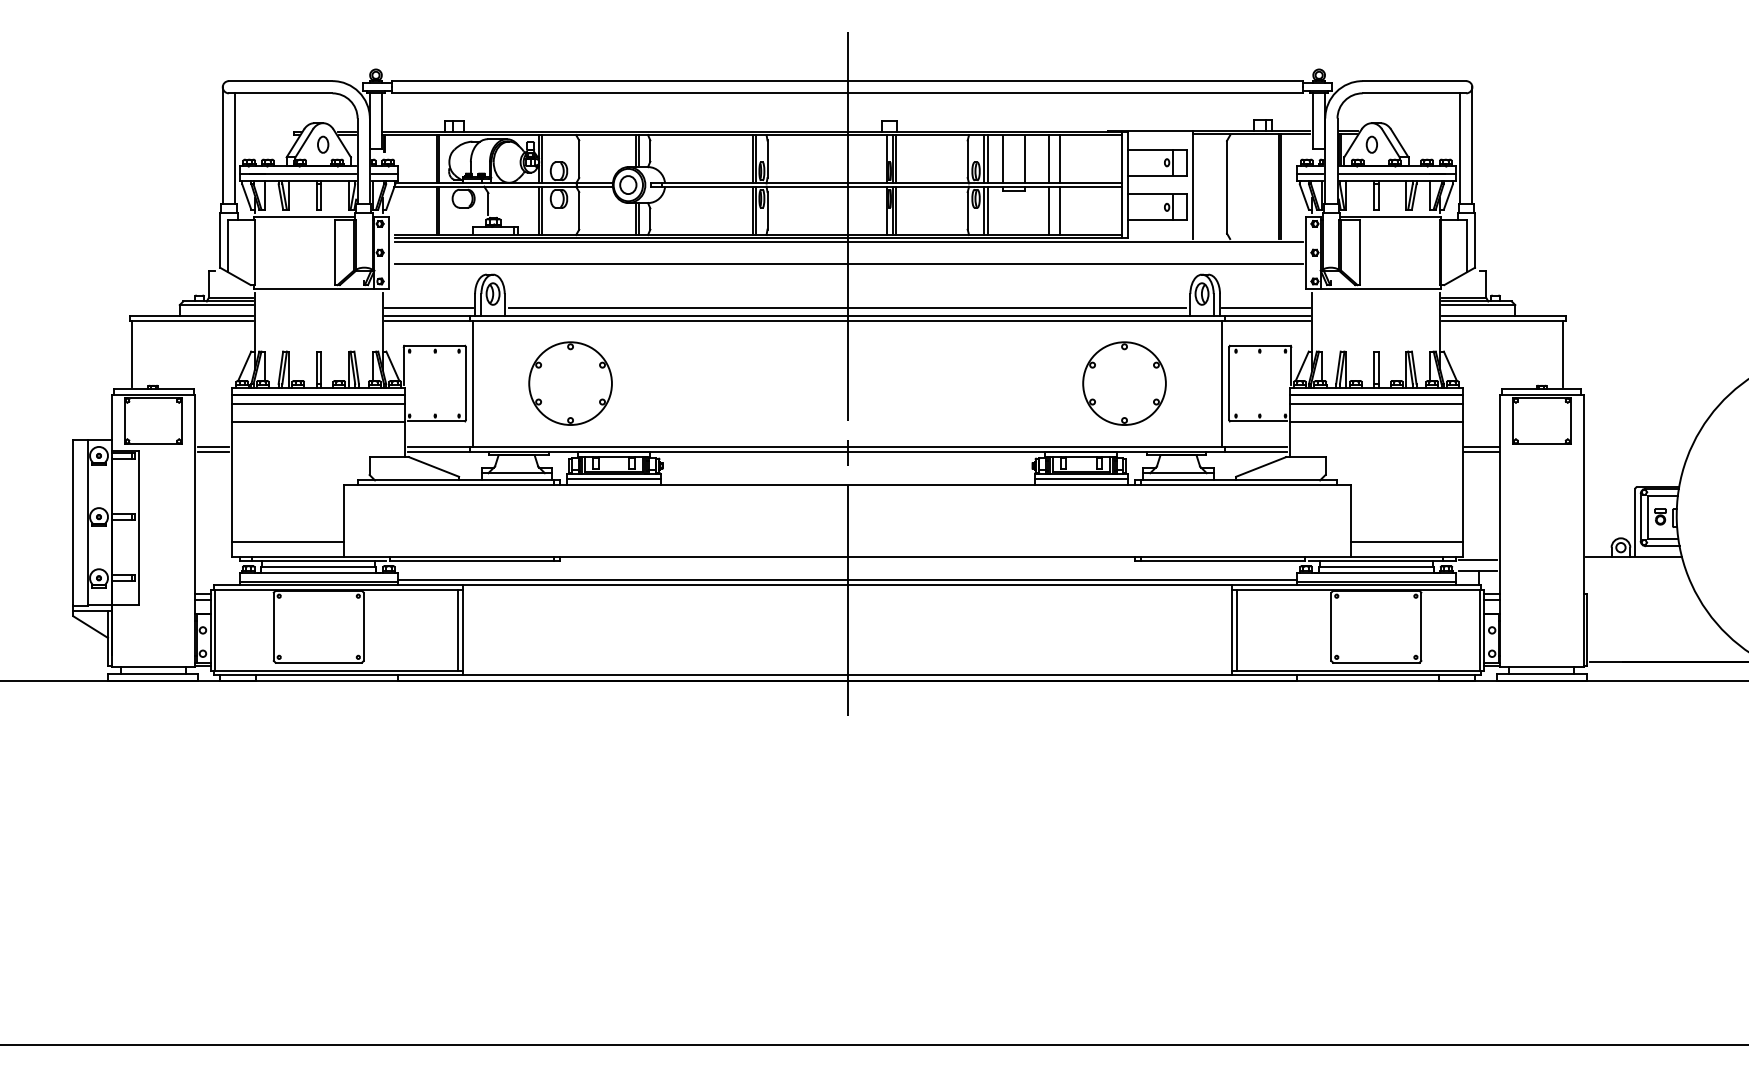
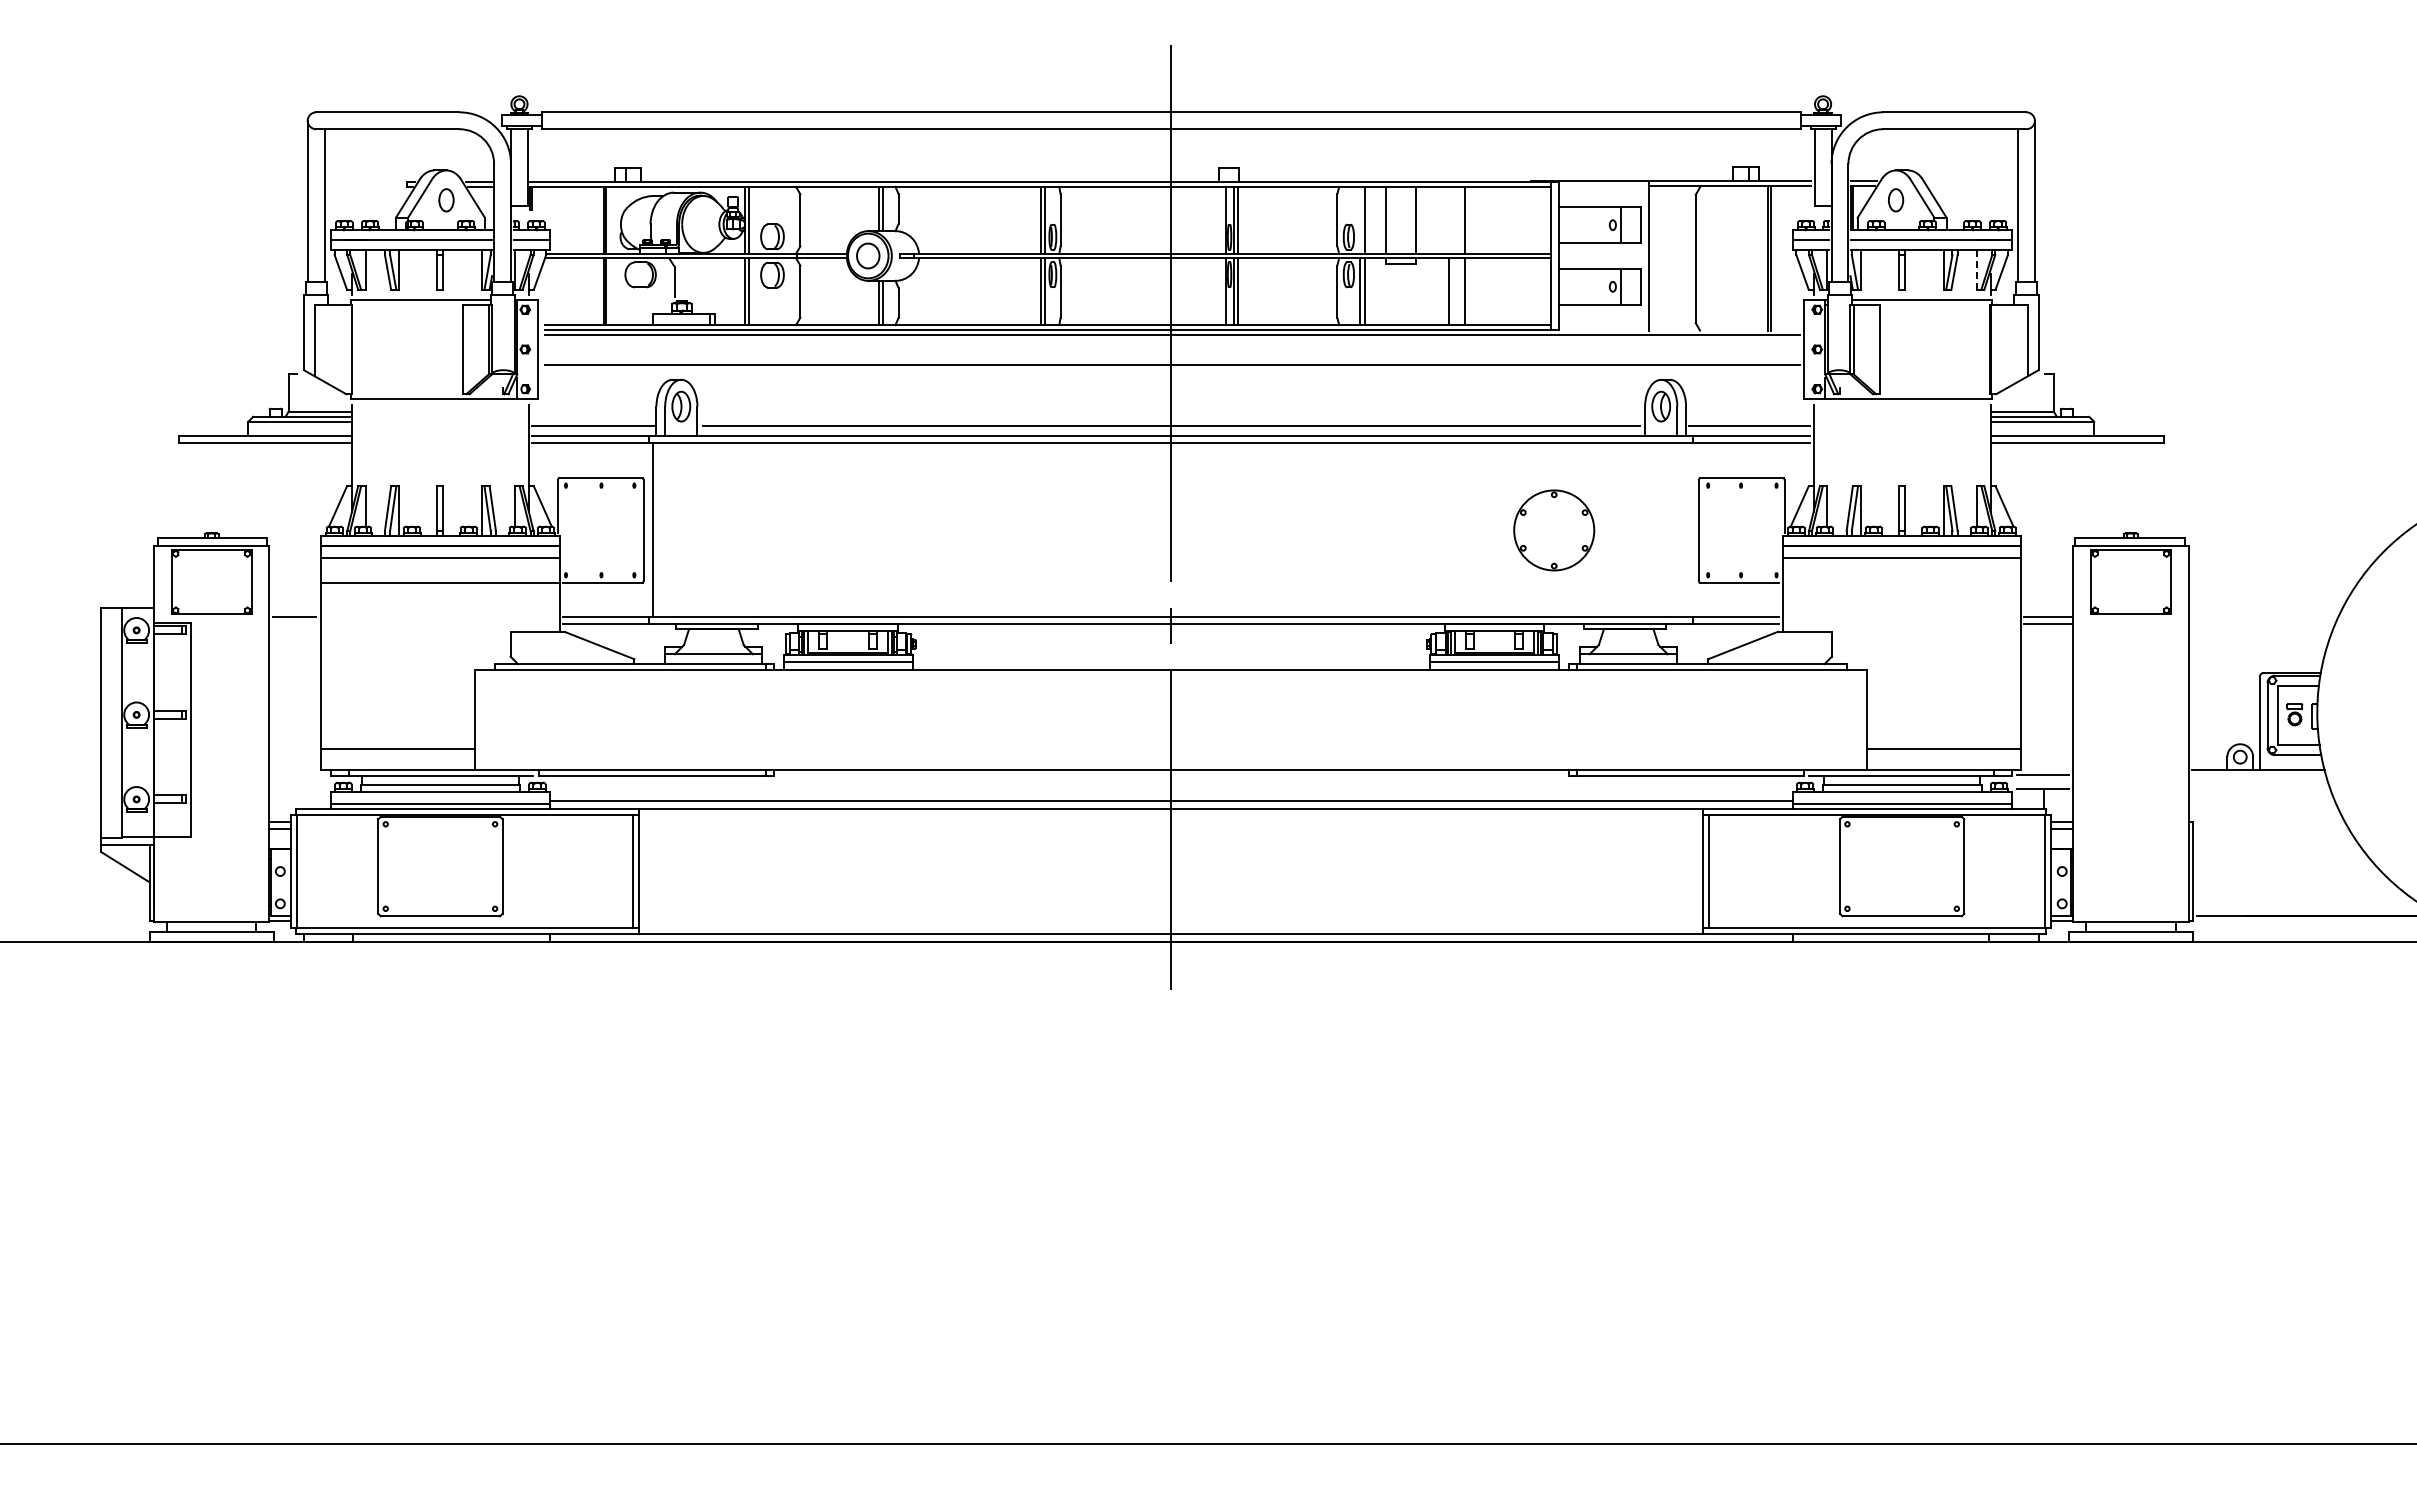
line: (984, 158) -> (1360, 219), removed
line: (1048, 158) -> (1449, 219), removed
line: (1430, 194) -> (1976, 269), solid -> dashed
line: (132, 354) -> (182, 489), removed
line: (1563, 354) -> (2160, 489), removed
part: (570, 383) -> (788, 530), removed
part: (1124, 383) -> (1554, 530), size x0.7
line: (1222, 383) -> (1689, 530), removed
line: (1375, 422) -> (1901, 583), removed
line: (213, 451) -> (294, 624), removed

